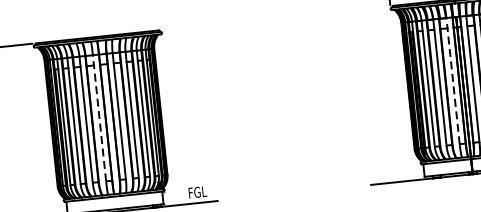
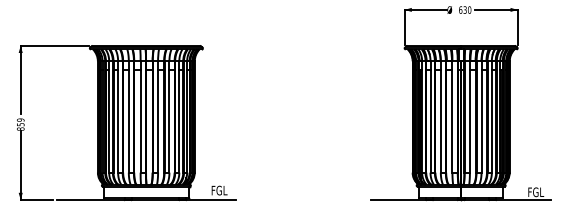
line: (453, 81) -> (452, 117), dashed -> solid
line: (99, 118) -> (140, 117), dashed -> solid

